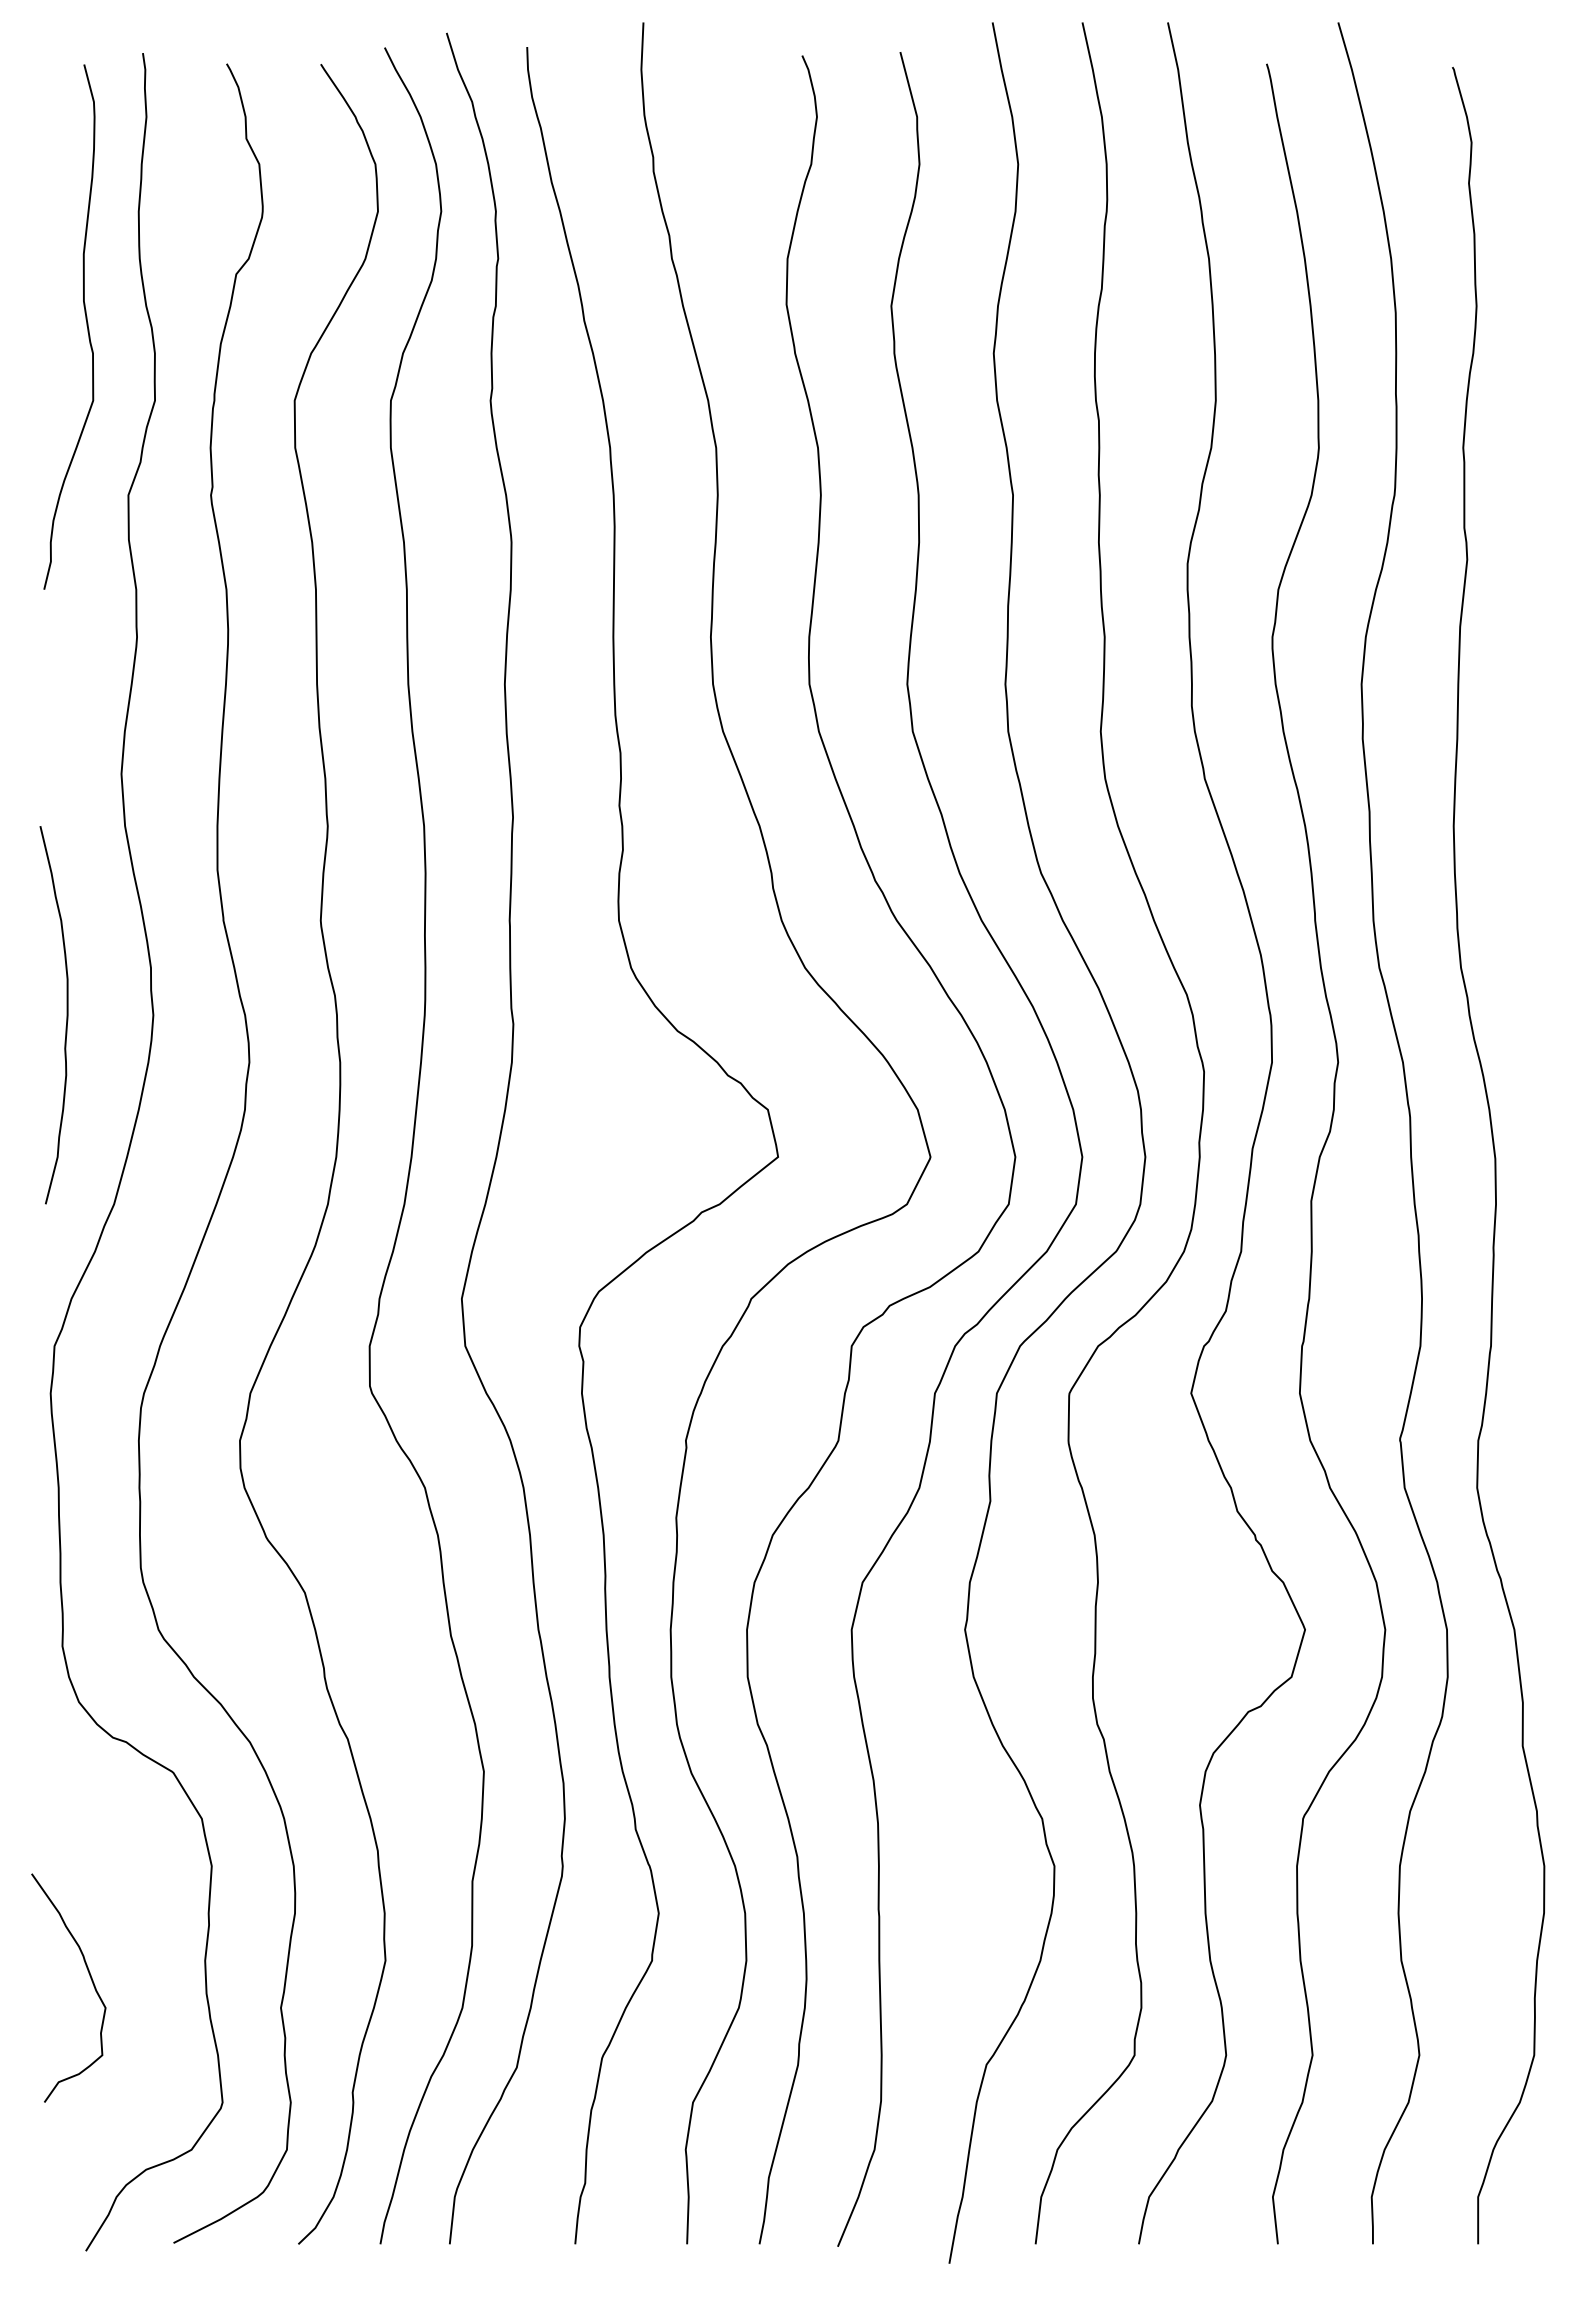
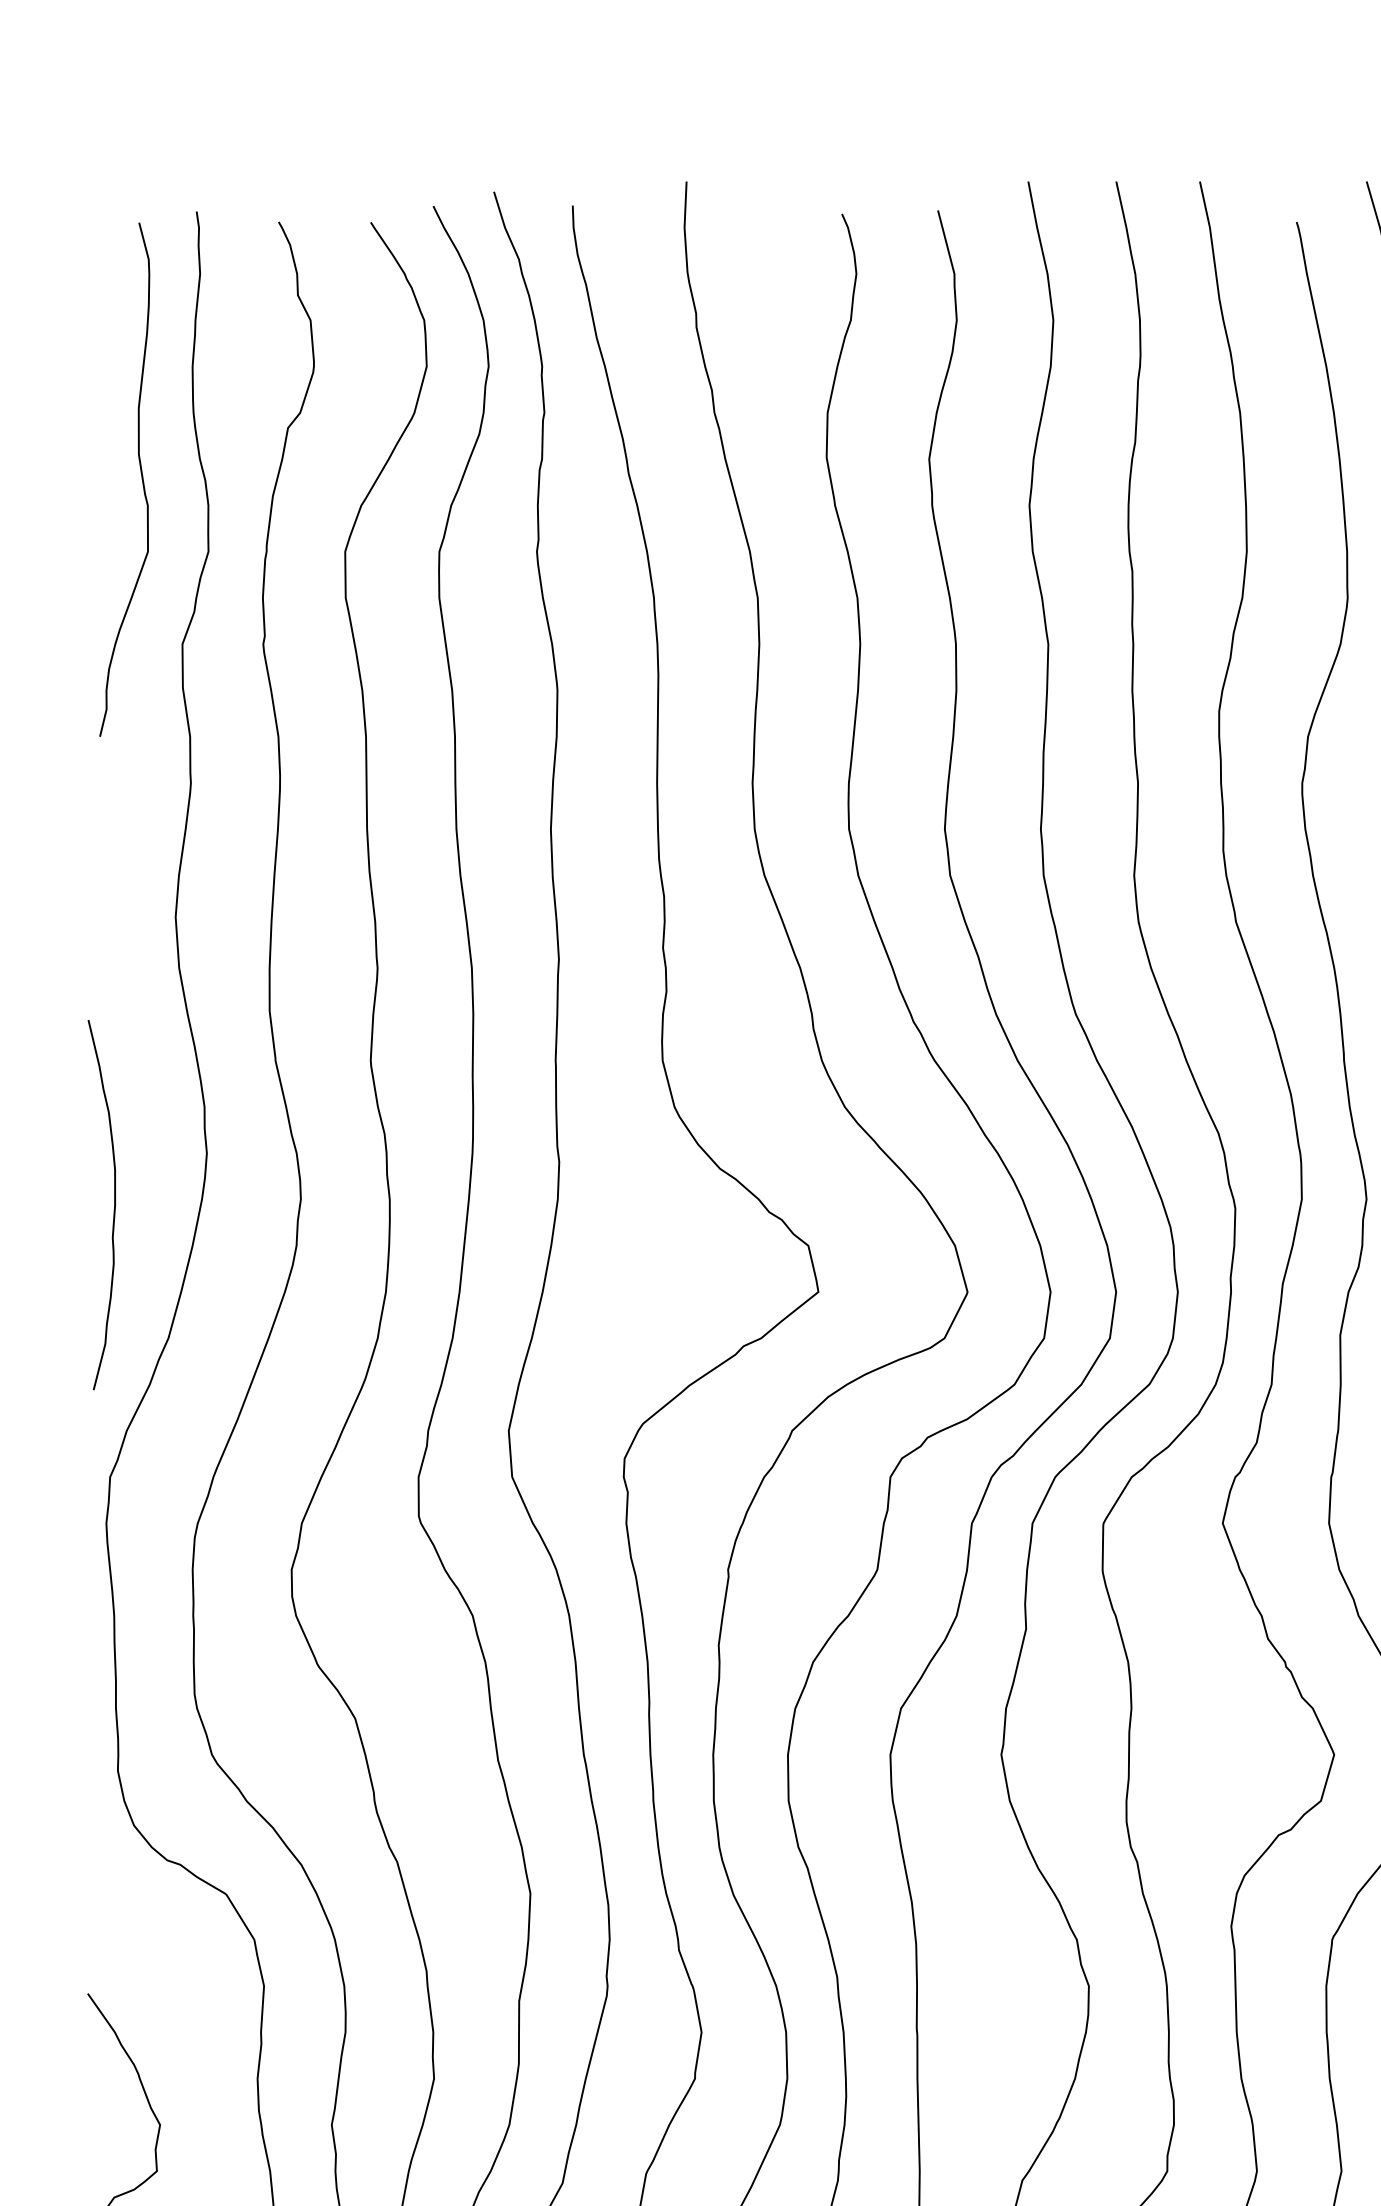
curve: (66, 1015) -> (114, 1205), moved

